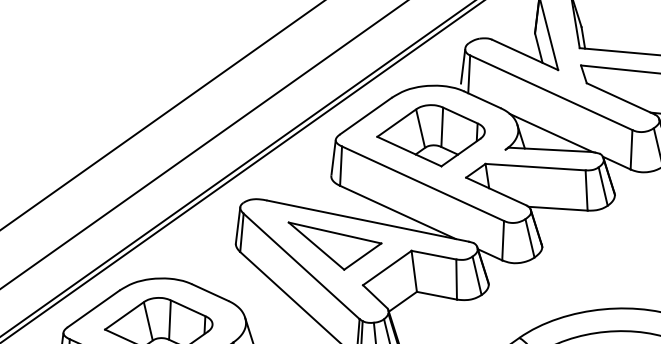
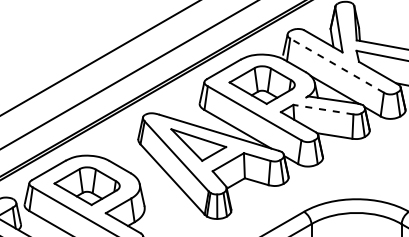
line: (550, 92) -> (336, 65), solid -> dashed
line: (533, 167) -> (322, 109), solid -> dashed

